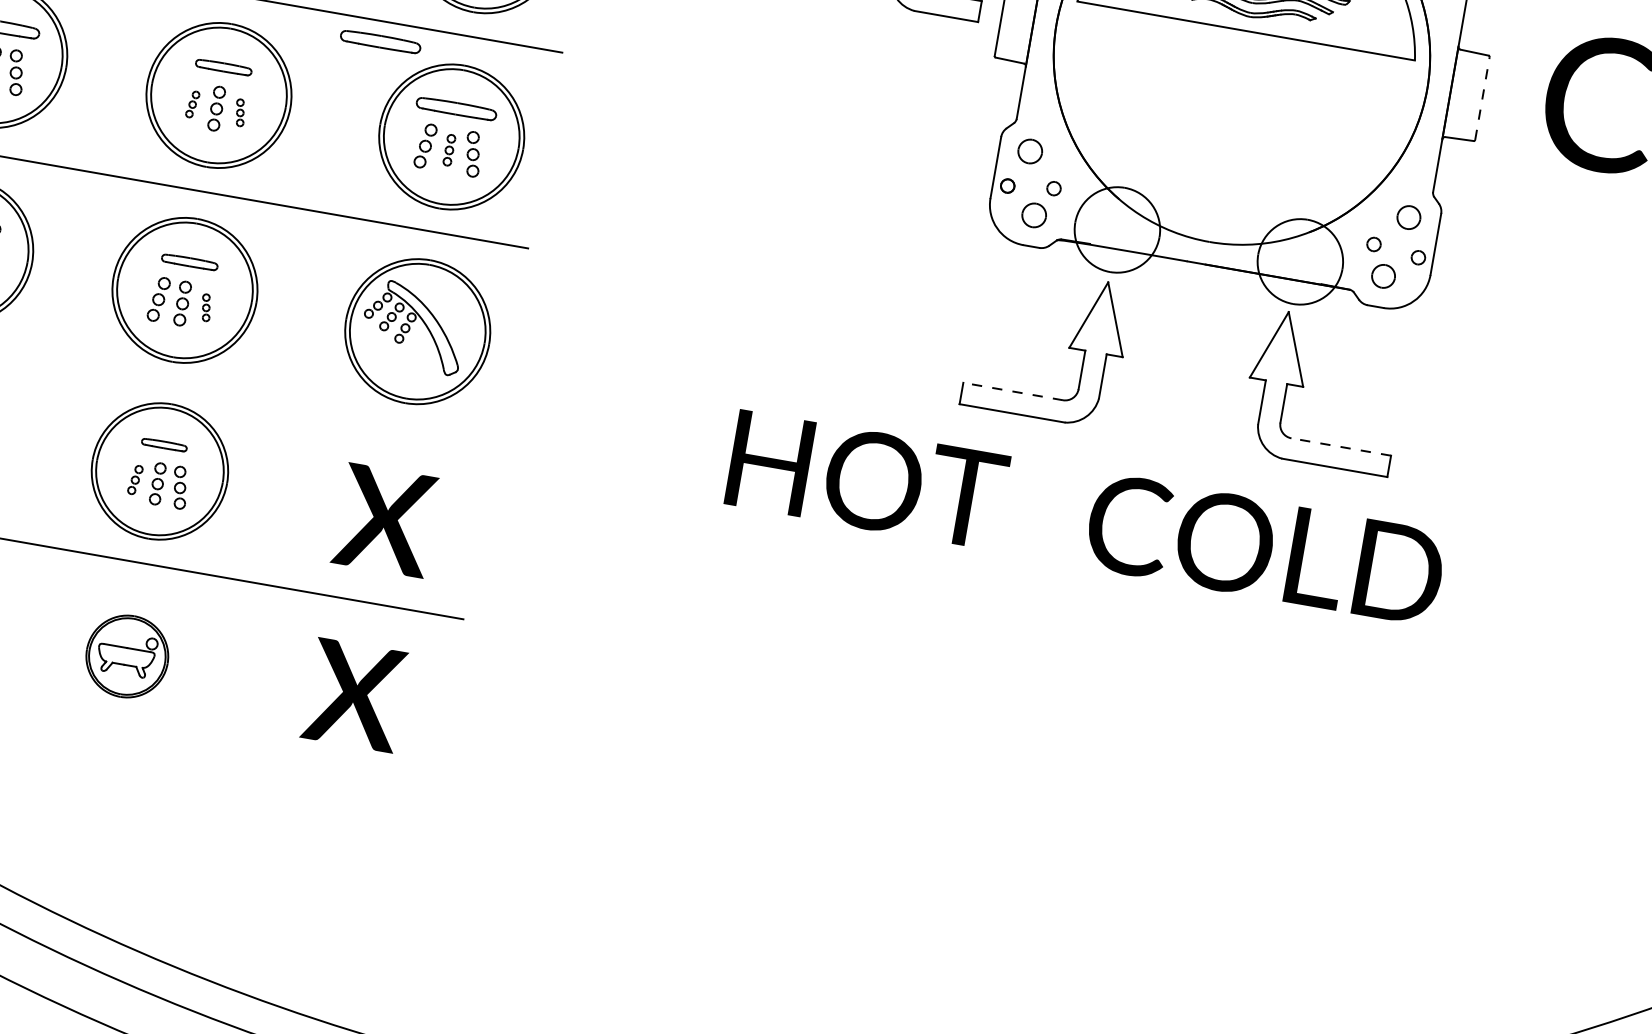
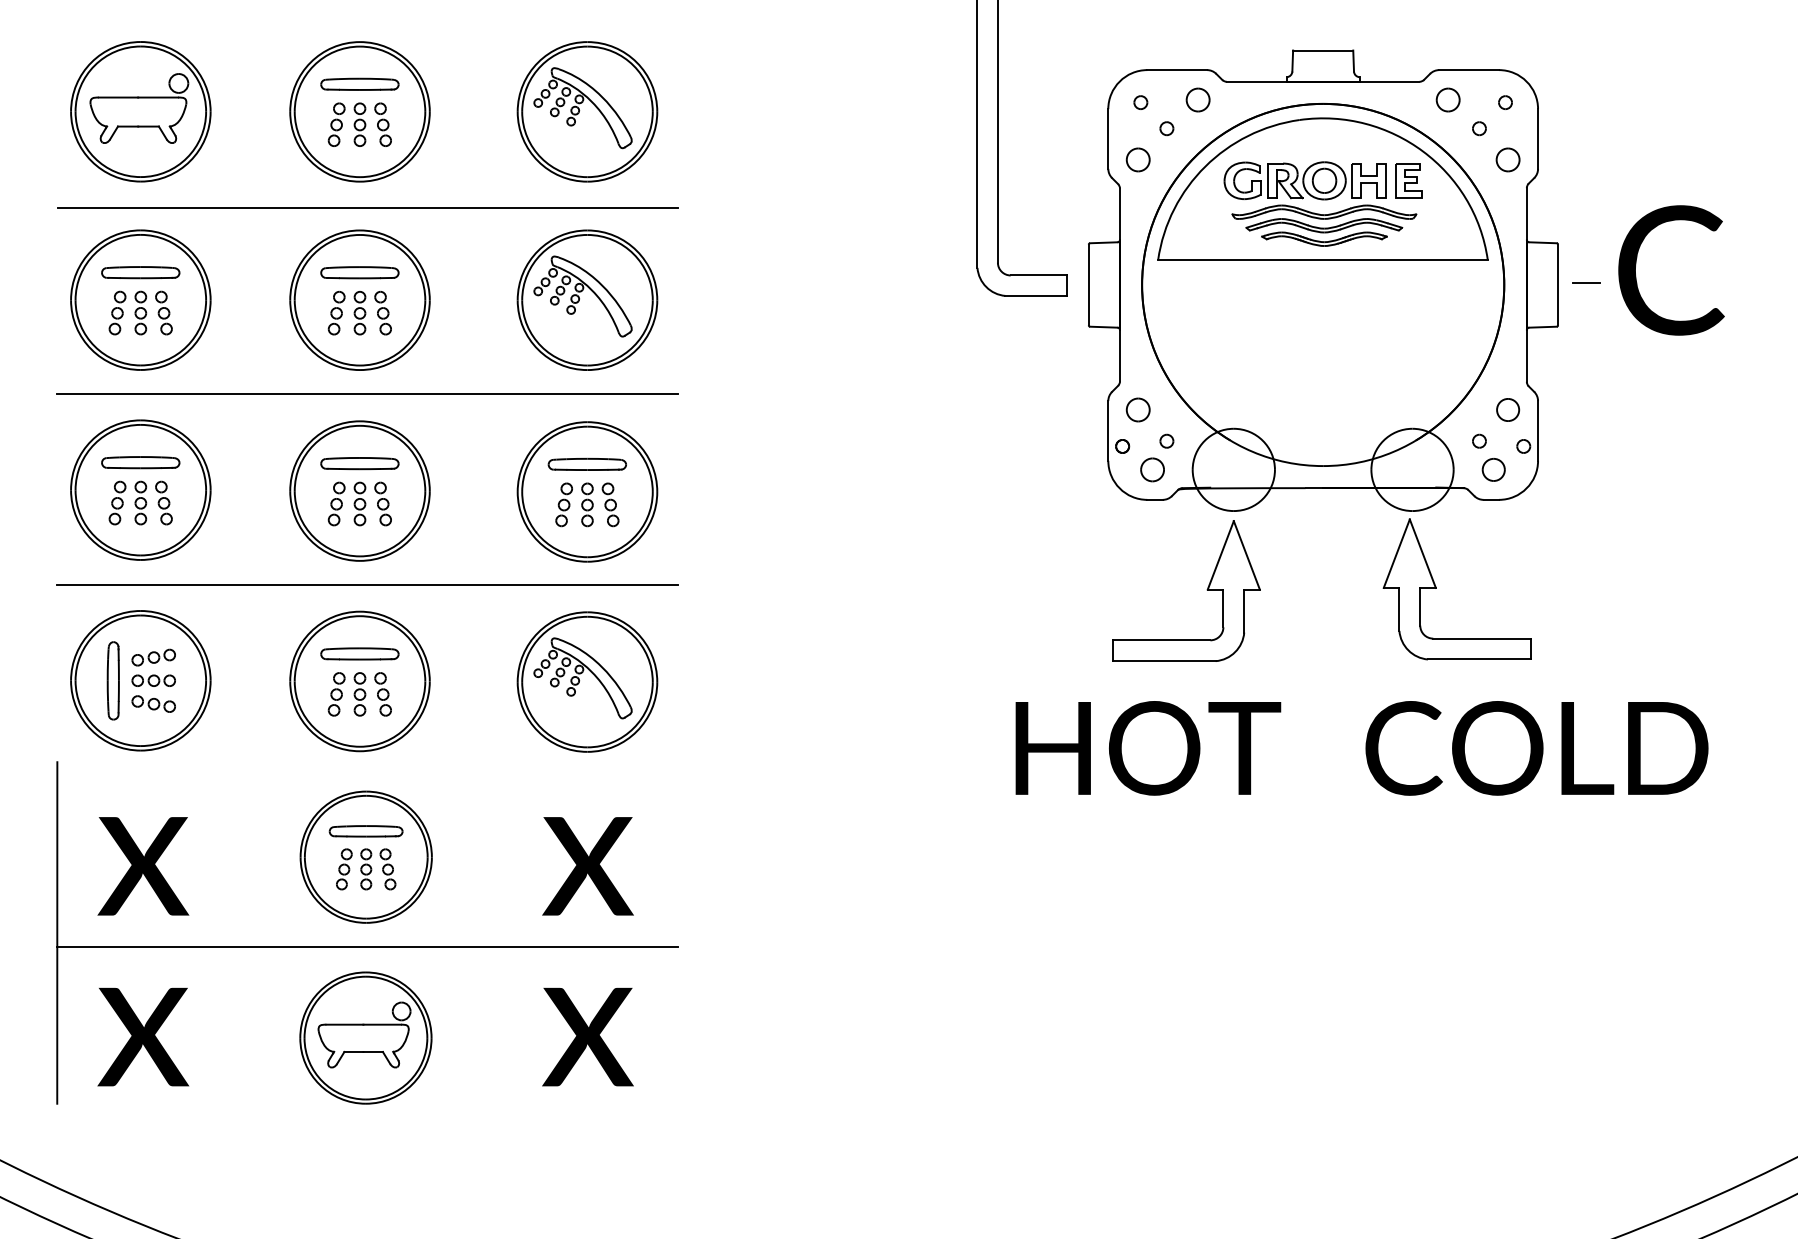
part: (379, 40) -> (503, 412), removed
part: (223, 67) -> (359, 463), size x1.43
line: (1482, 98) -> (1558, 284), dashed -> solid
line: (1510, 100) -> (1585, 282), added
part: (192, 103) -> (336, 503), size x1.67
part: (239, 112) -> (382, 503), size x1.67
part: (449, 149) -> (587, 504), size x1.43
part: (189, 261) -> (359, 653), size x1.43
part: (205, 307) -> (382, 694), size x1.67
line: (1012, 391) -> (1161, 640), dashed -> solid
part: (163, 444) -> (365, 831), size x1.67
line: (1340, 446) -> (1481, 638), dashed -> solid
part: (135, 480) -> (344, 869), size x1.43
text: (1085, 518) -> (1361, 748), moved
part: (126, 655) -> (365, 1037), size x1.67

